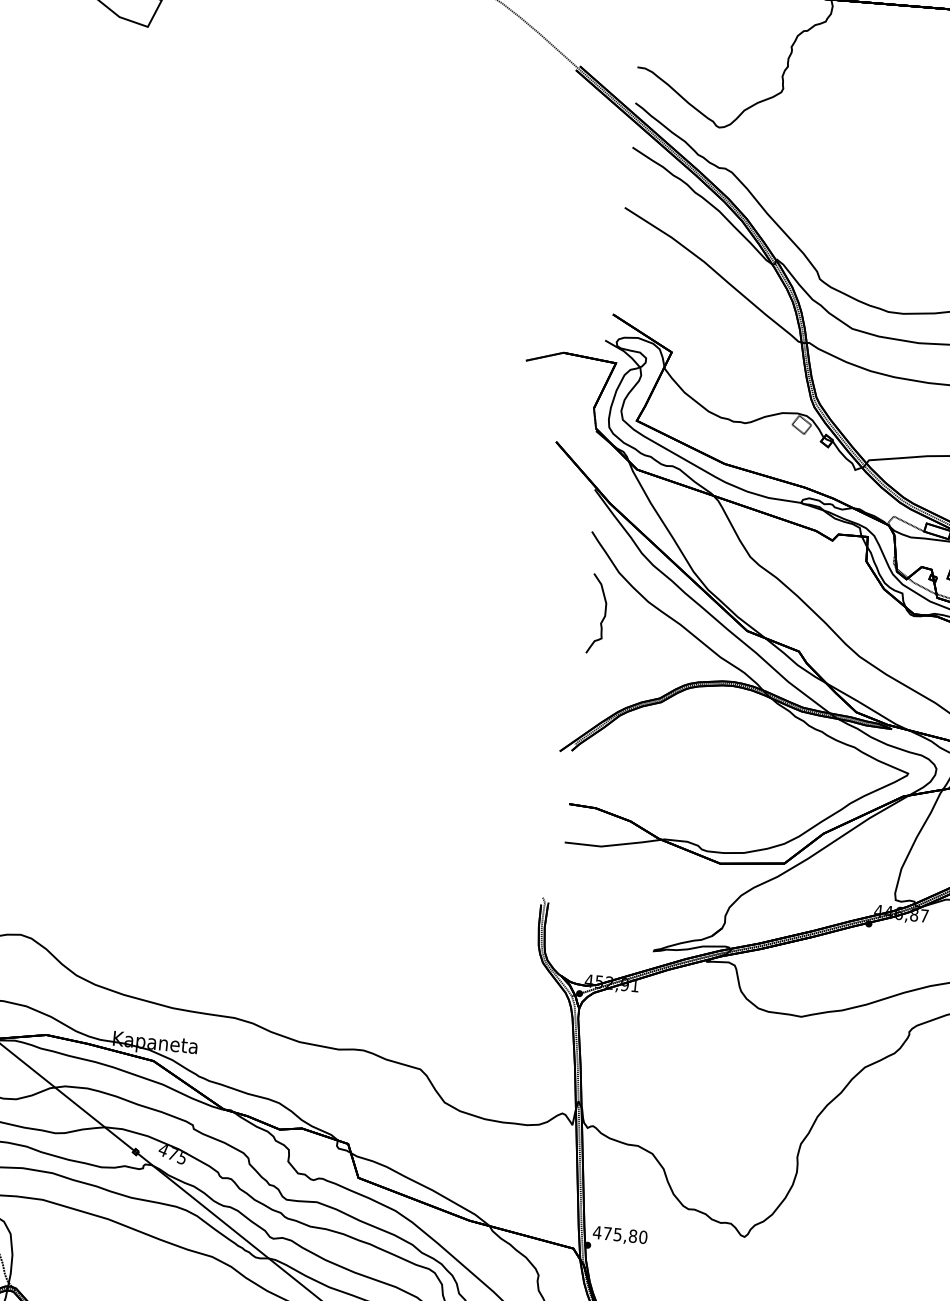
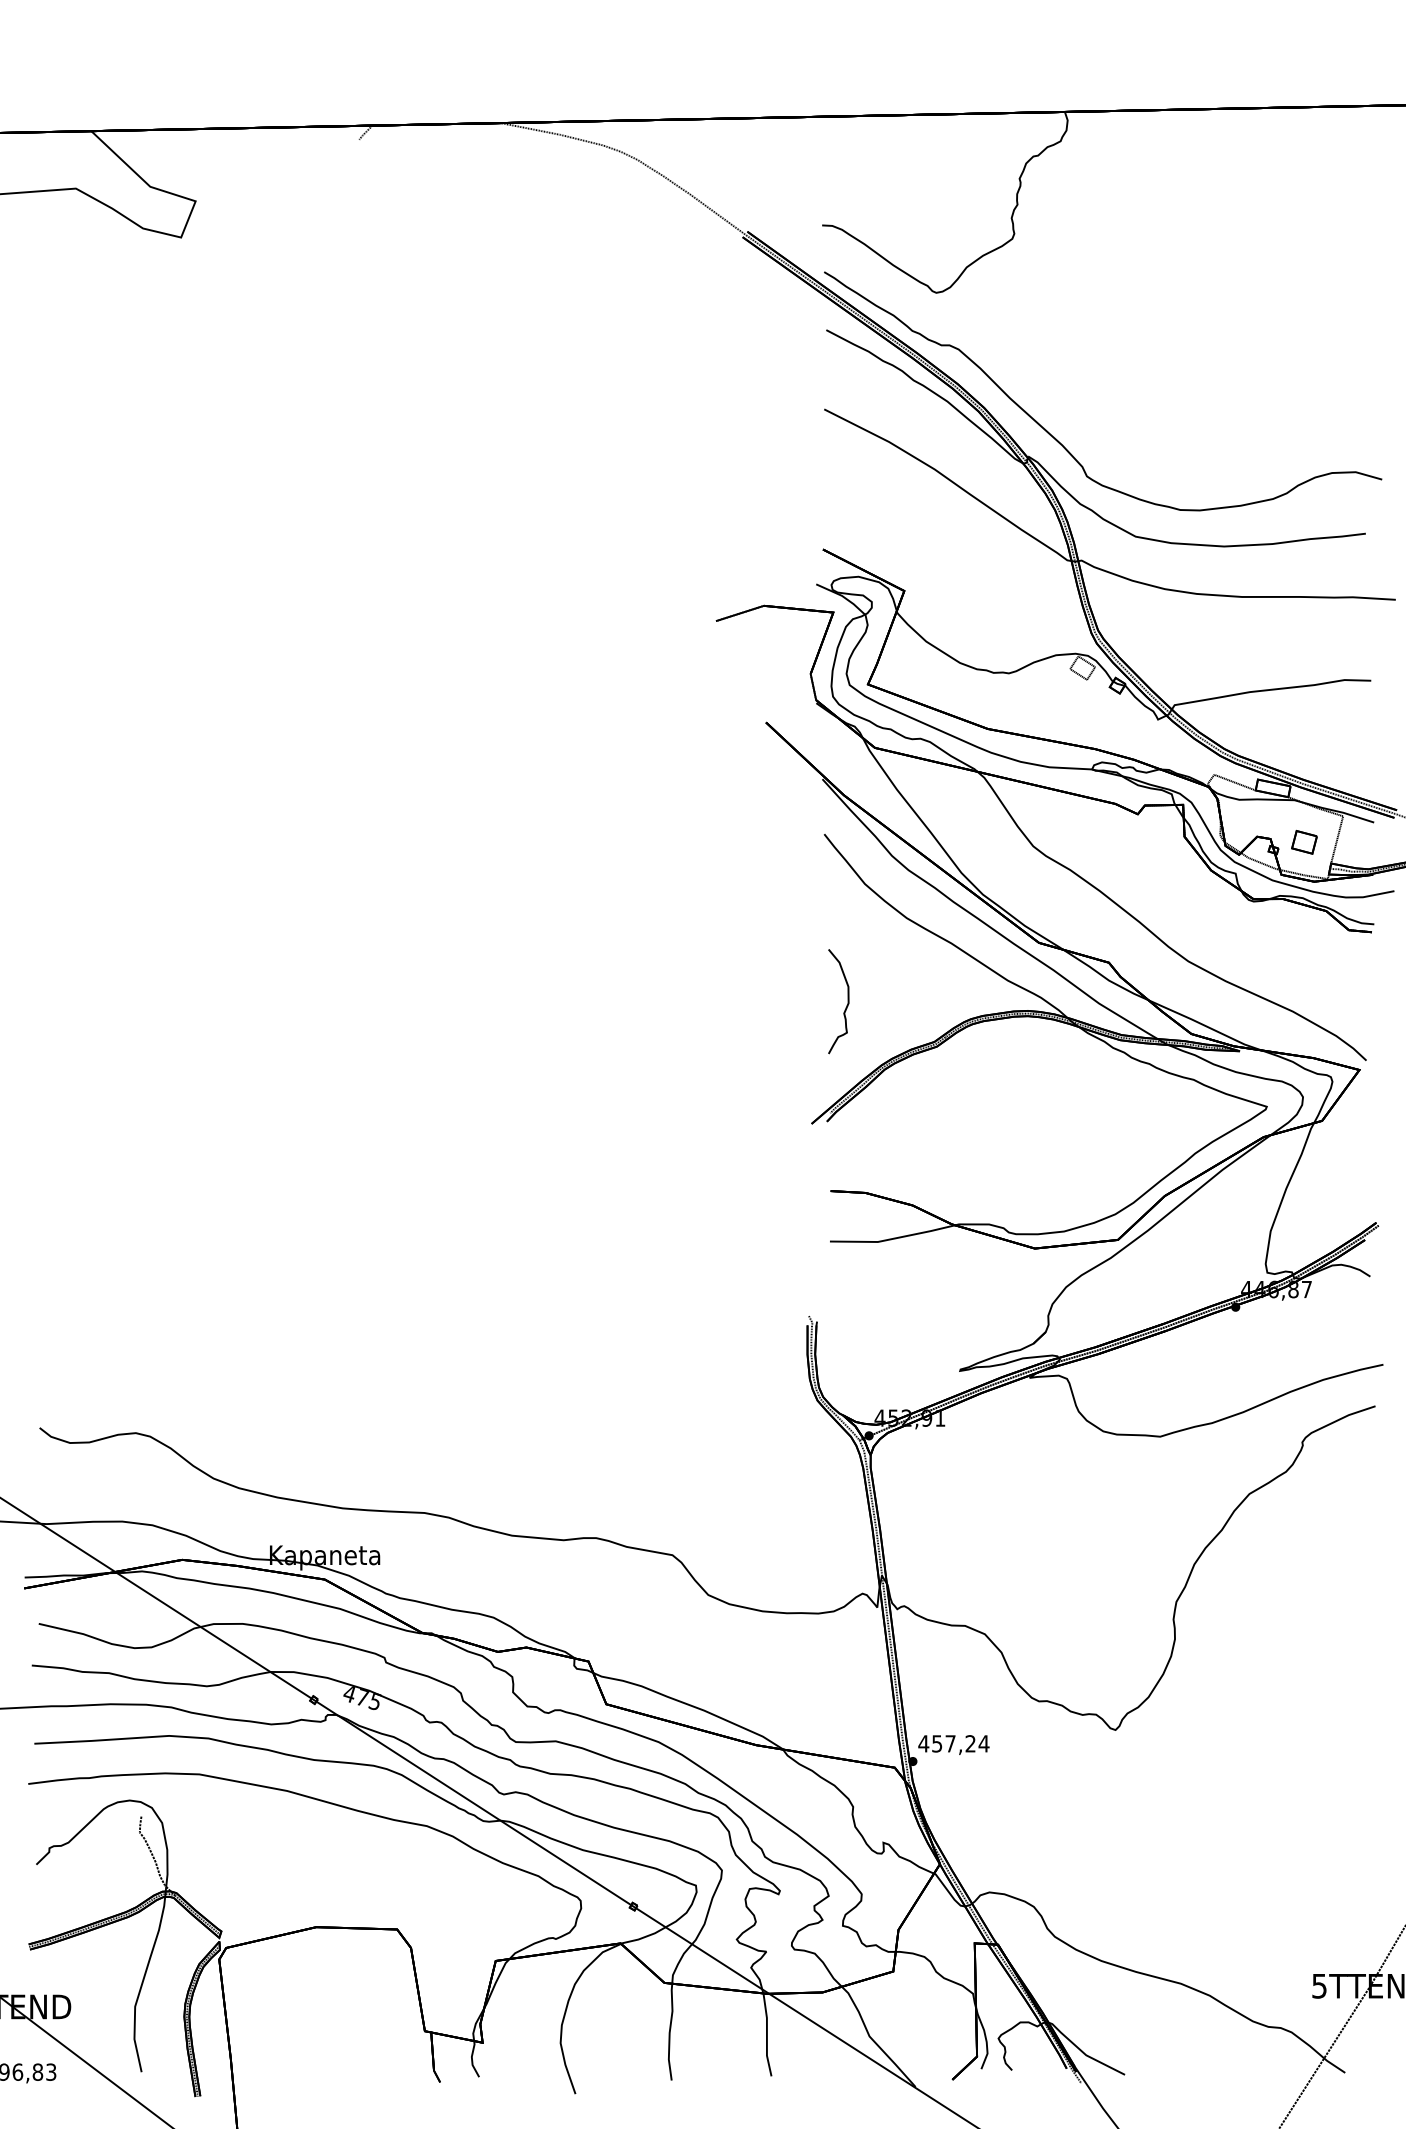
curve: (603, 617) -> (846, 1005), moved
text: (625, 1235) -> (960, 1743), 475,80 -> 457,24

